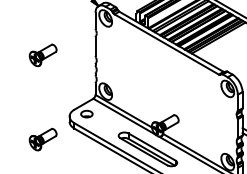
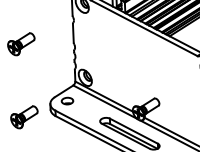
part: (42, 139) -> (23, 117), moved

